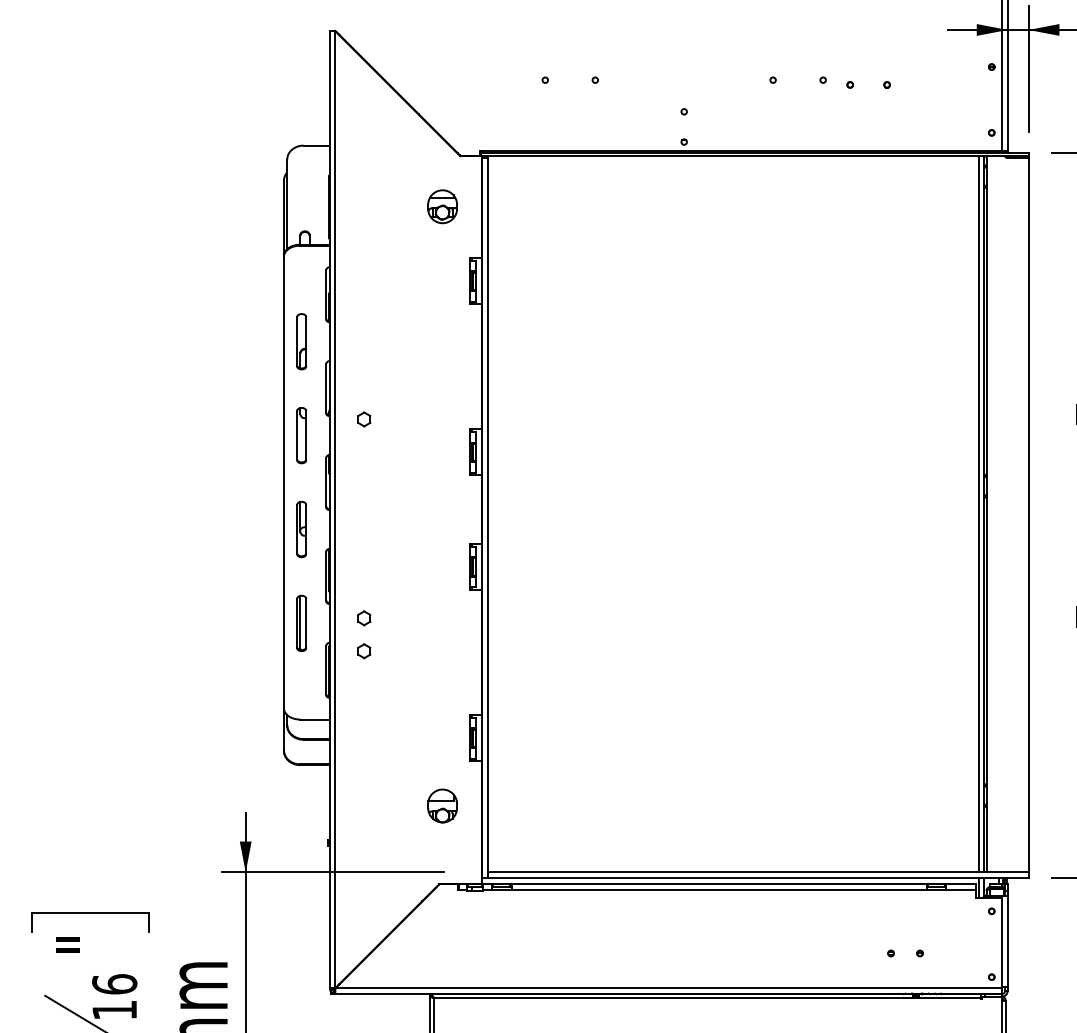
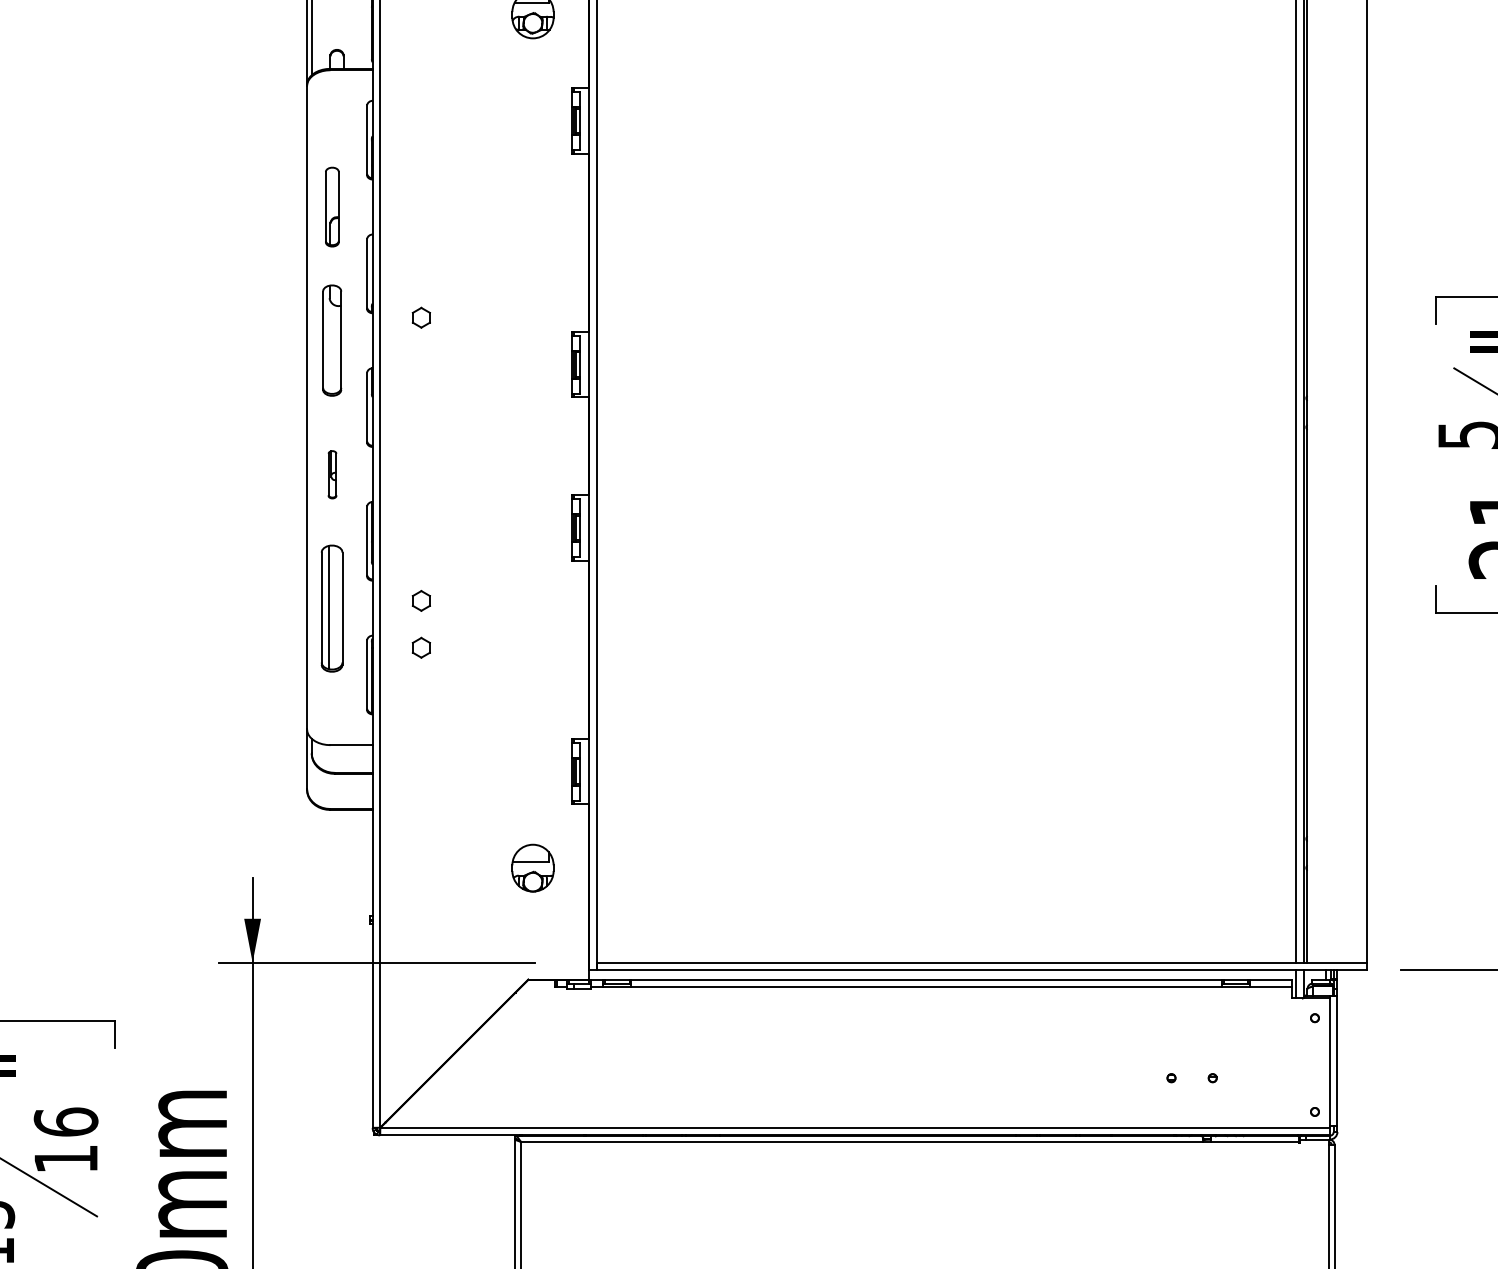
part: (301, 435) -> (332, 340), size x1.4
part: (301, 529) -> (332, 474), size x0.6
part: (301, 622) -> (332, 606), size x1.6

